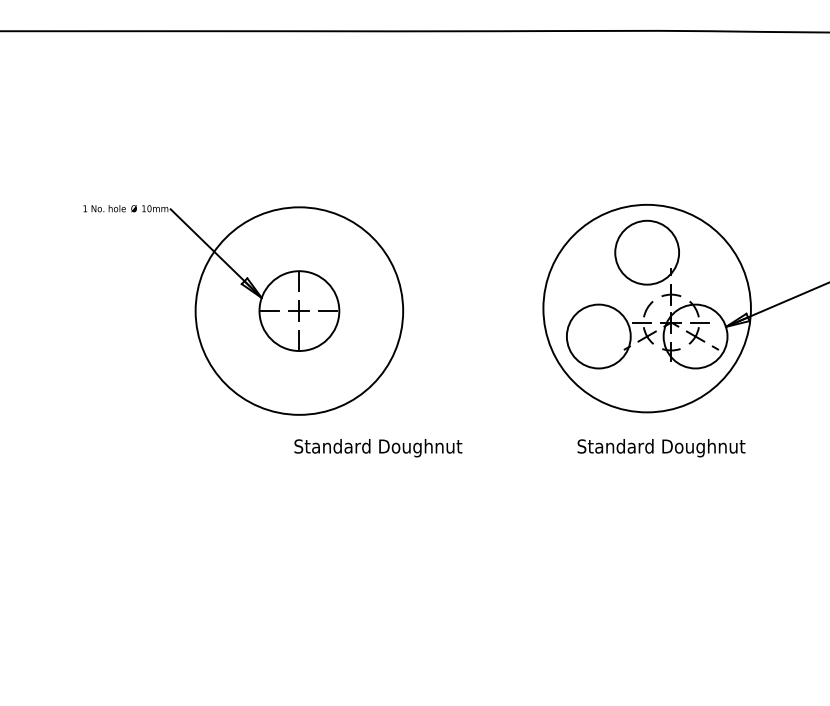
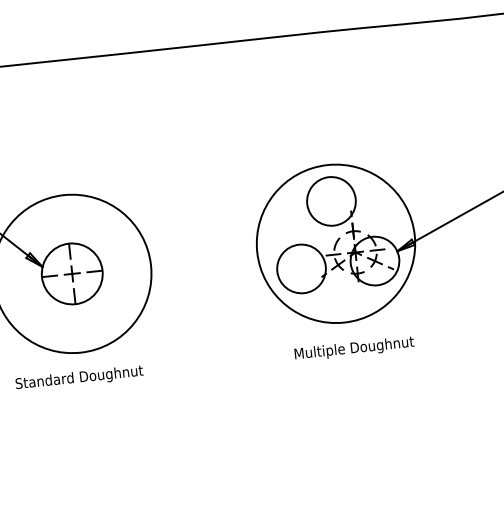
text: (378, 448) -> (79, 378), moved
text: (661, 448) -> (358, 348), Standard Doughnut -> Multiple Doughnut

